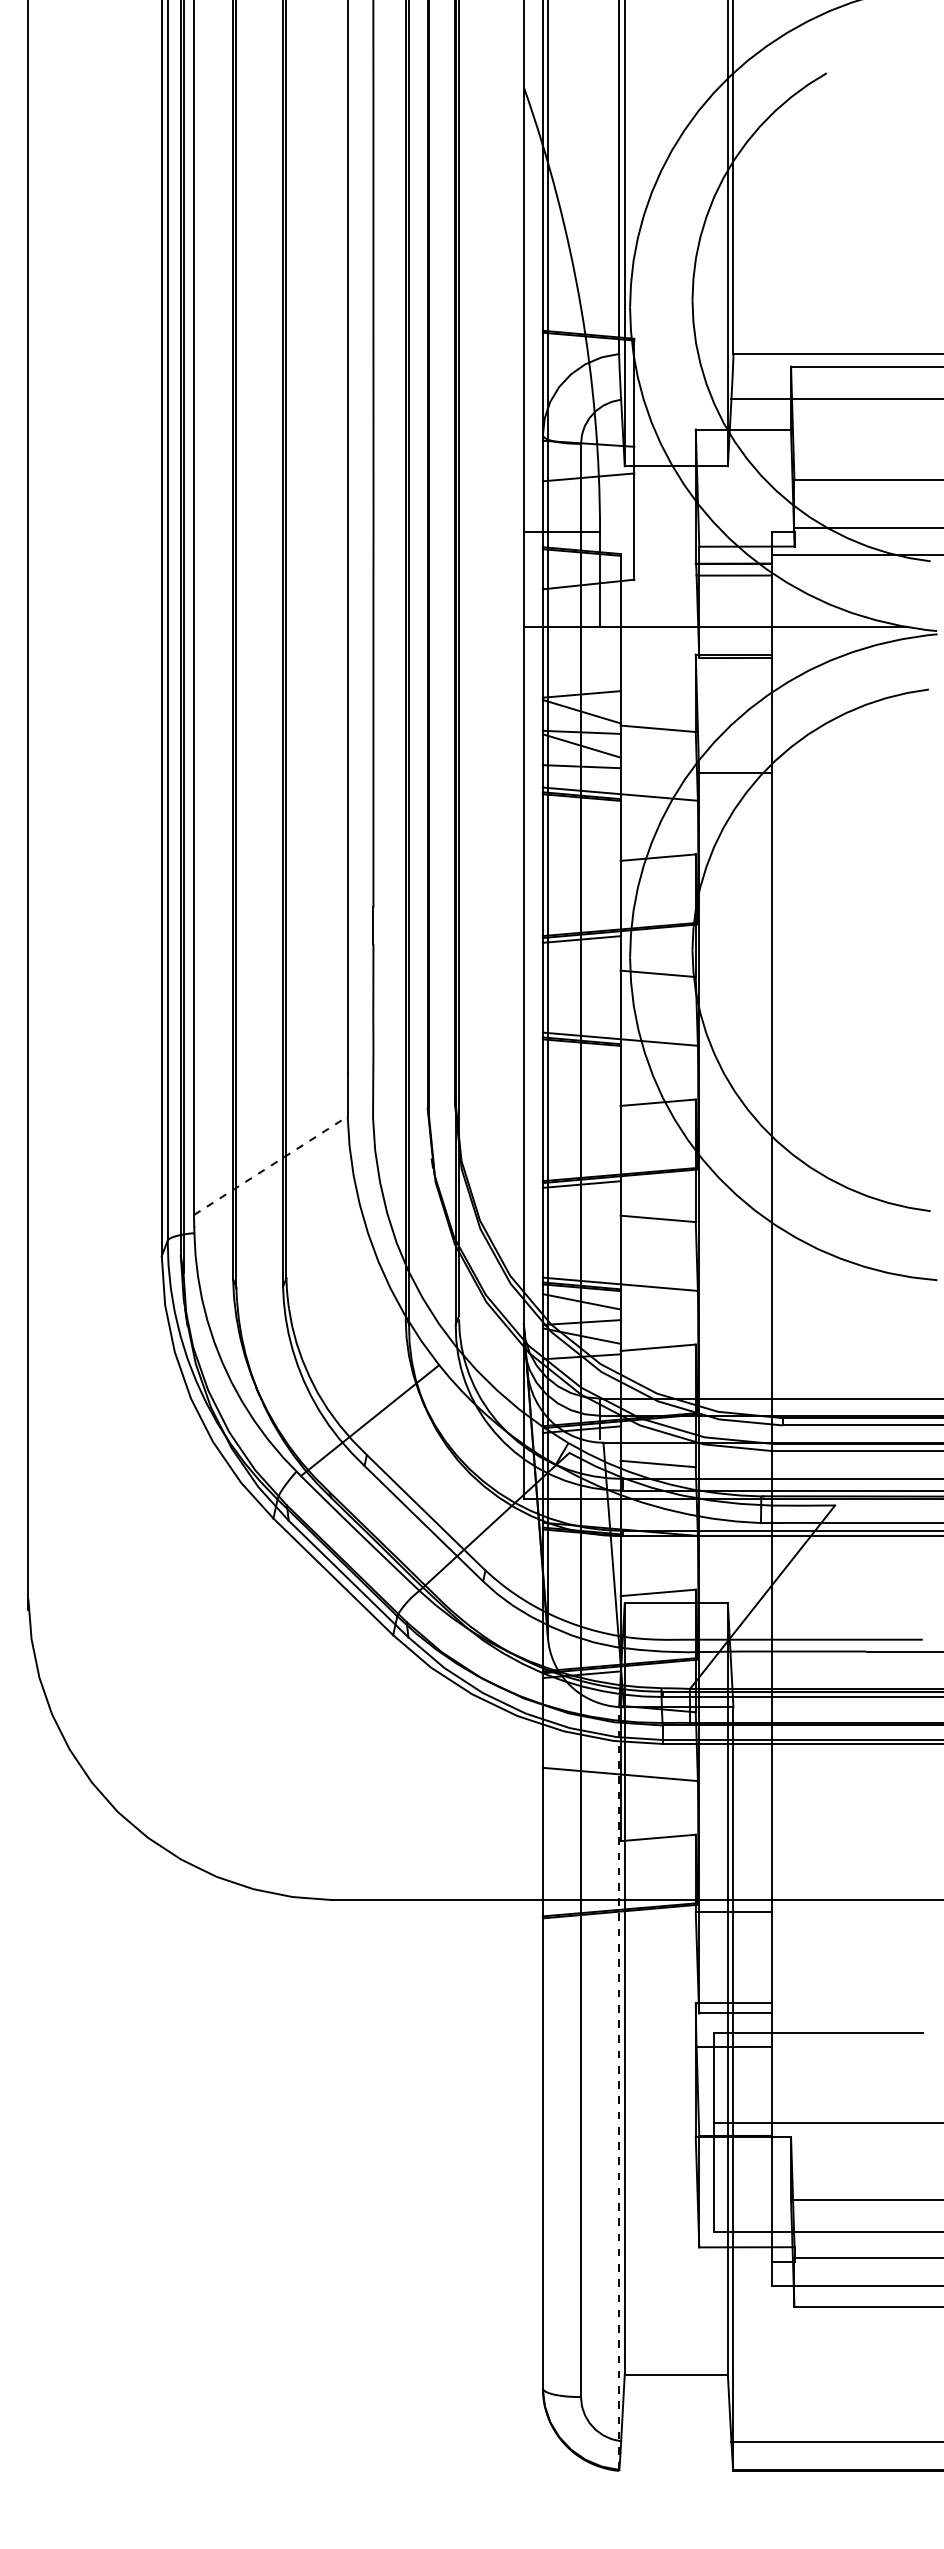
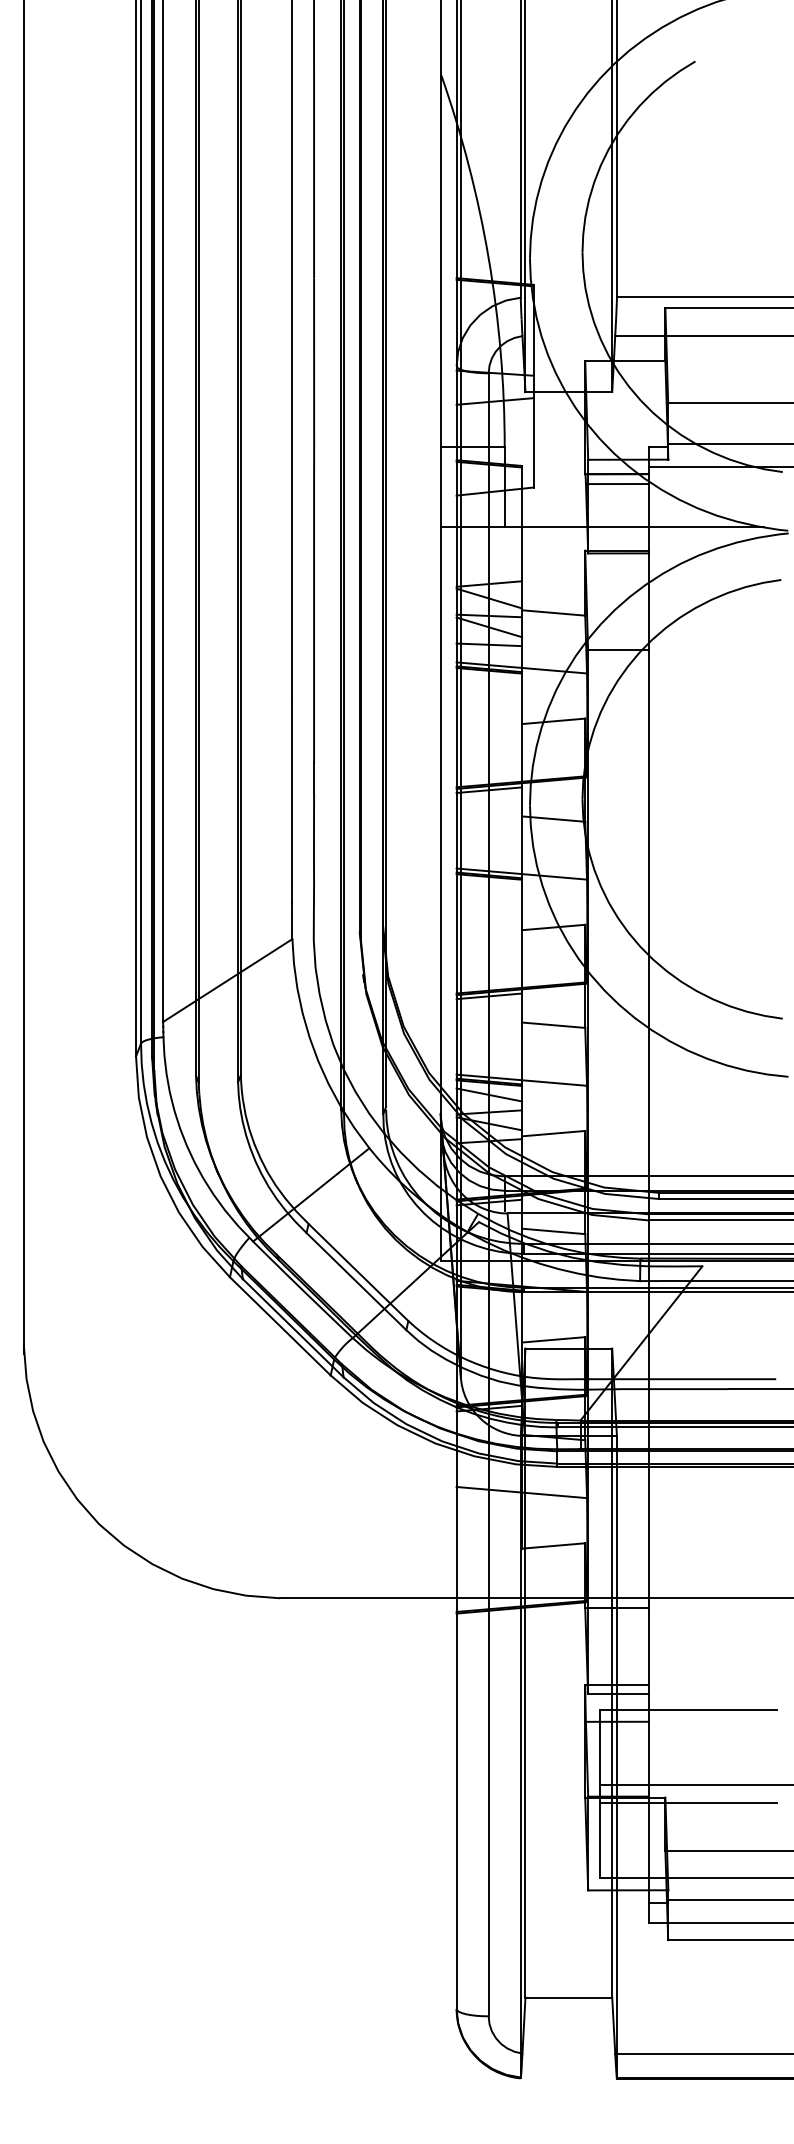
line: (271, 1165) -> (228, 980), dashed -> solid
line: (619, 2087) -> (521, 1755), dashed -> solid
line: (818, 2143) -> (688, 1803), added

